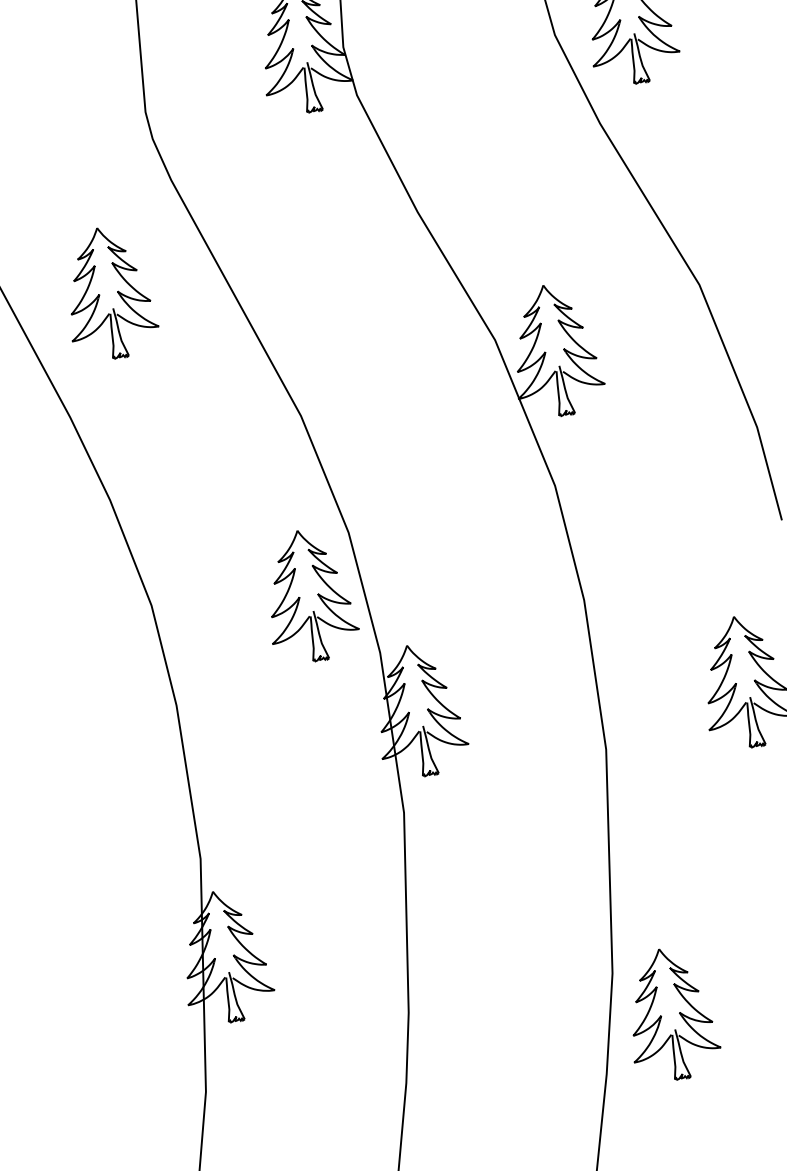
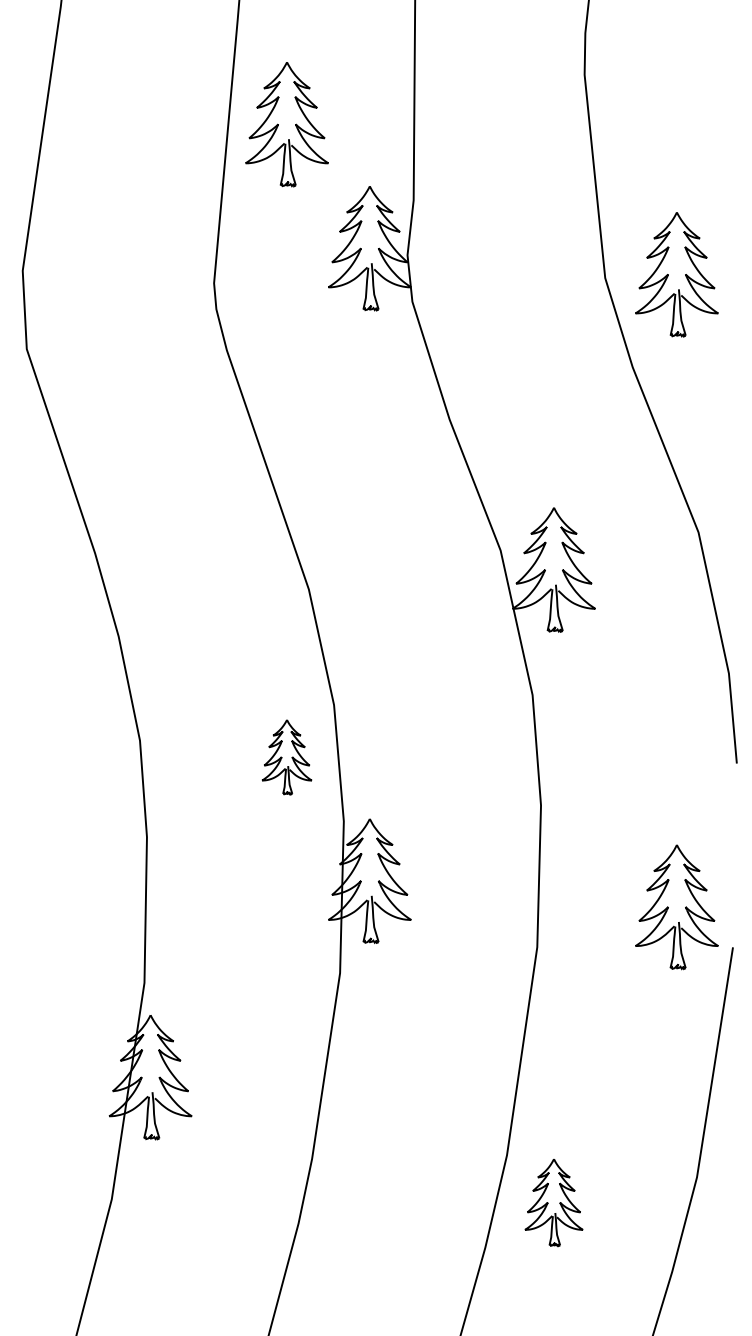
part: (108, 292) -> (150, 444), removed
part: (308, 596) -> (286, 757), size x0.6
part: (669, 1014) -> (553, 1202), size x0.7

